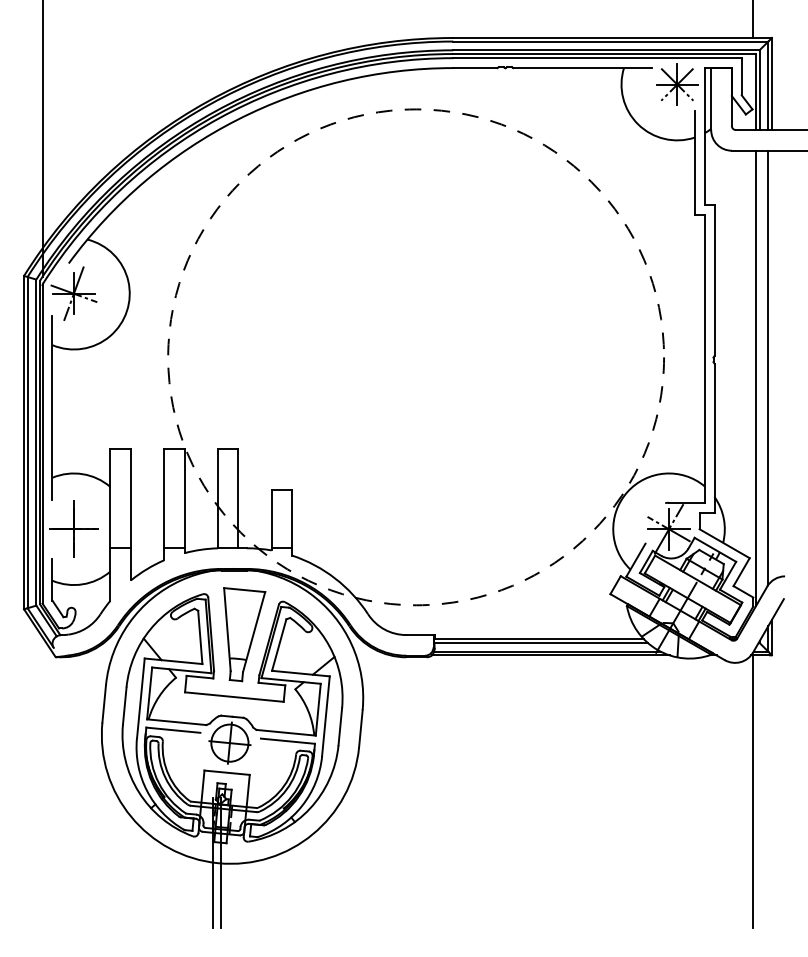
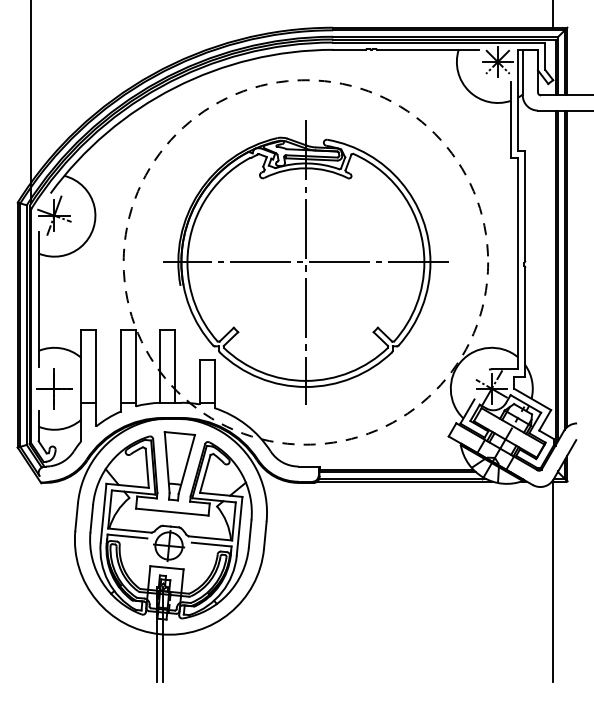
part: (415, 357) -> (305, 262), added
line: (771, 365) -> (567, 268), added
line: (759, 375) -> (558, 275), added

